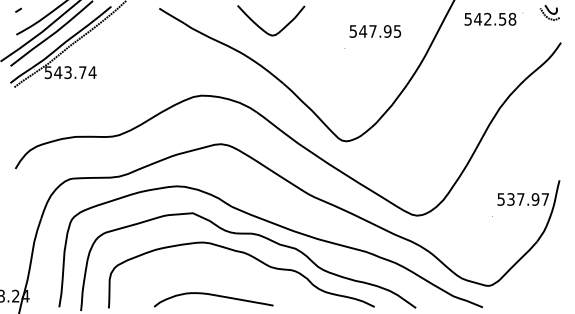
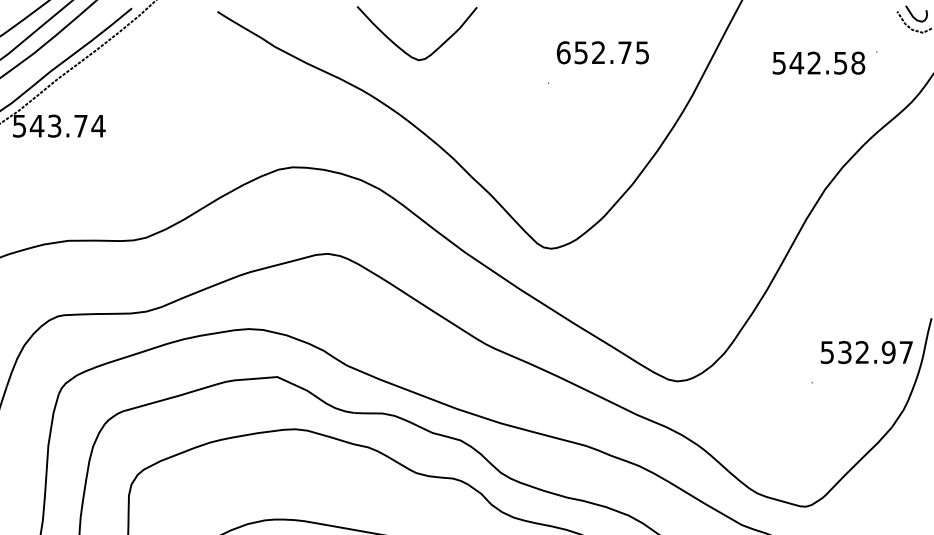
text: (493, 18) -> (824, 61), moved
text: (370, 31) -> (594, 52), 547.95 -> 652.75
text: (520, 199) -> (861, 352), 537.97 -> 532.97

